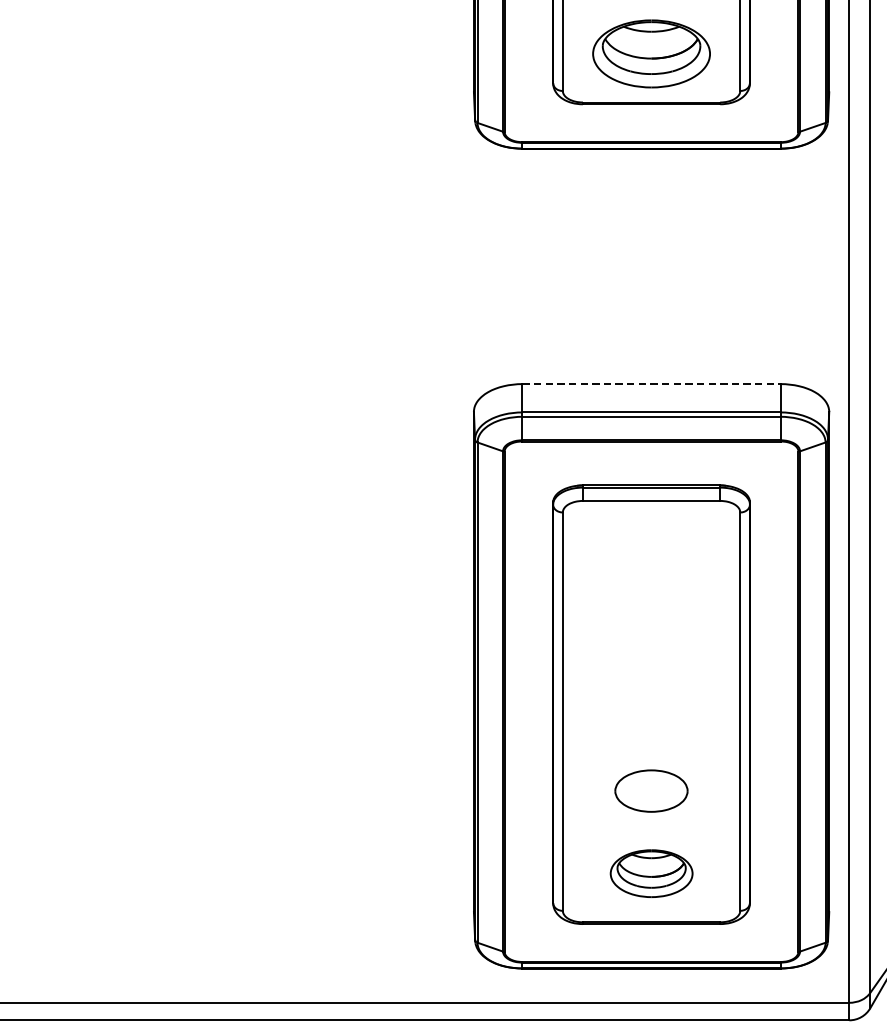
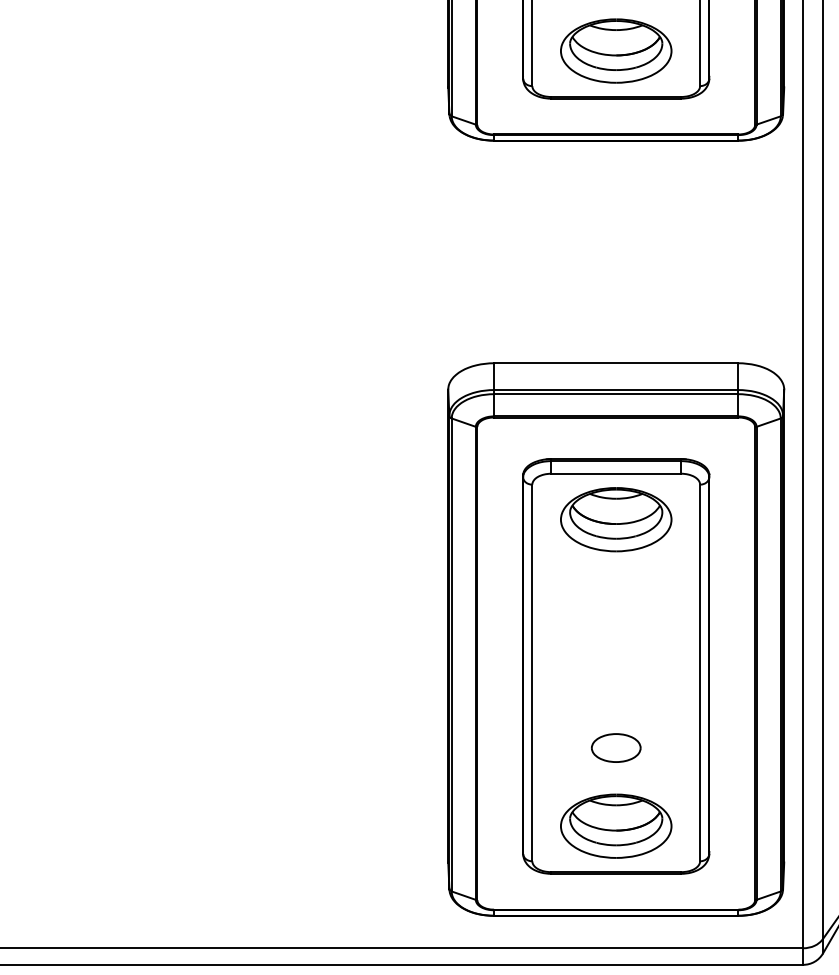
line: (651, 384) -> (616, 363), dashed -> solid
part: (651, 549) -> (616, 519), added
part: (651, 790) -> (616, 747), size x0.71
part: (651, 872) -> (616, 825), size x1.43

